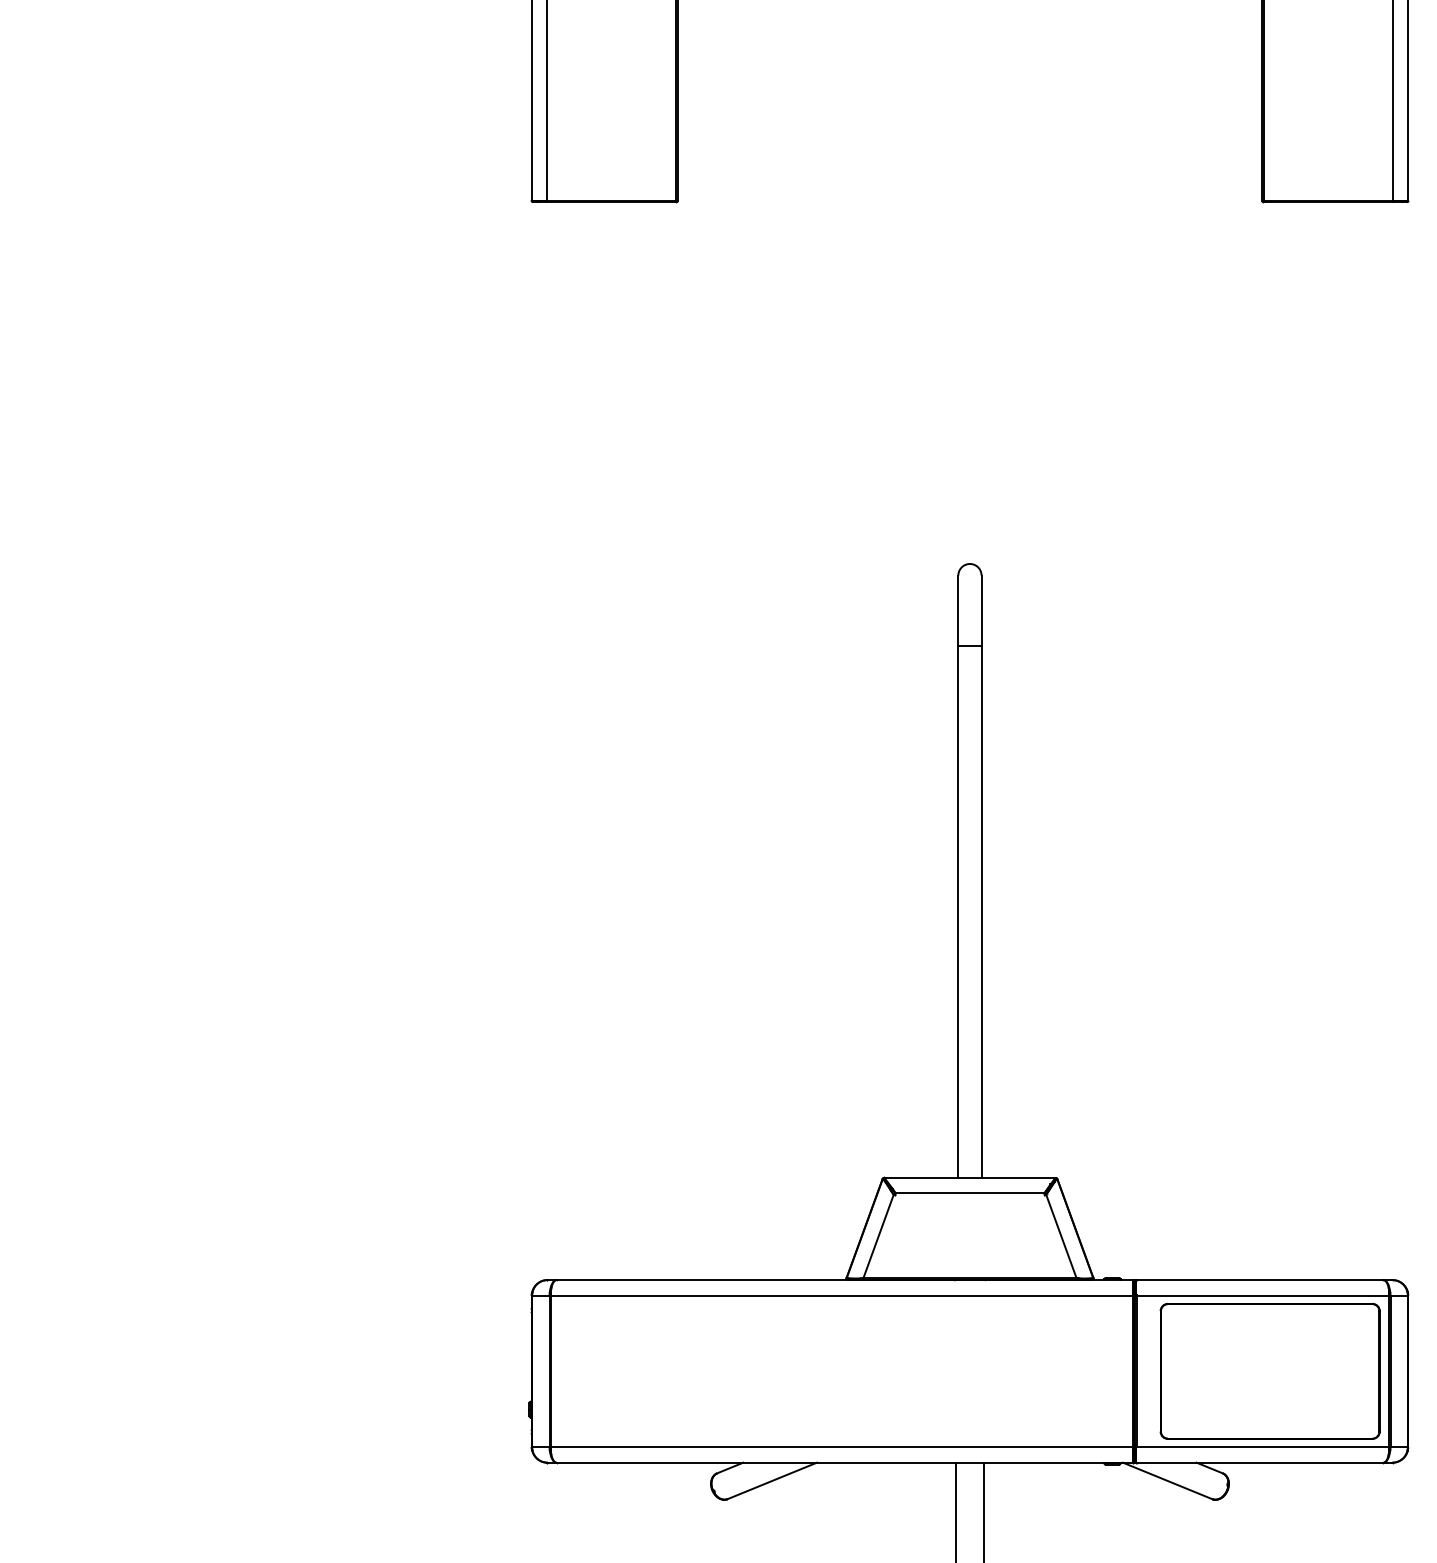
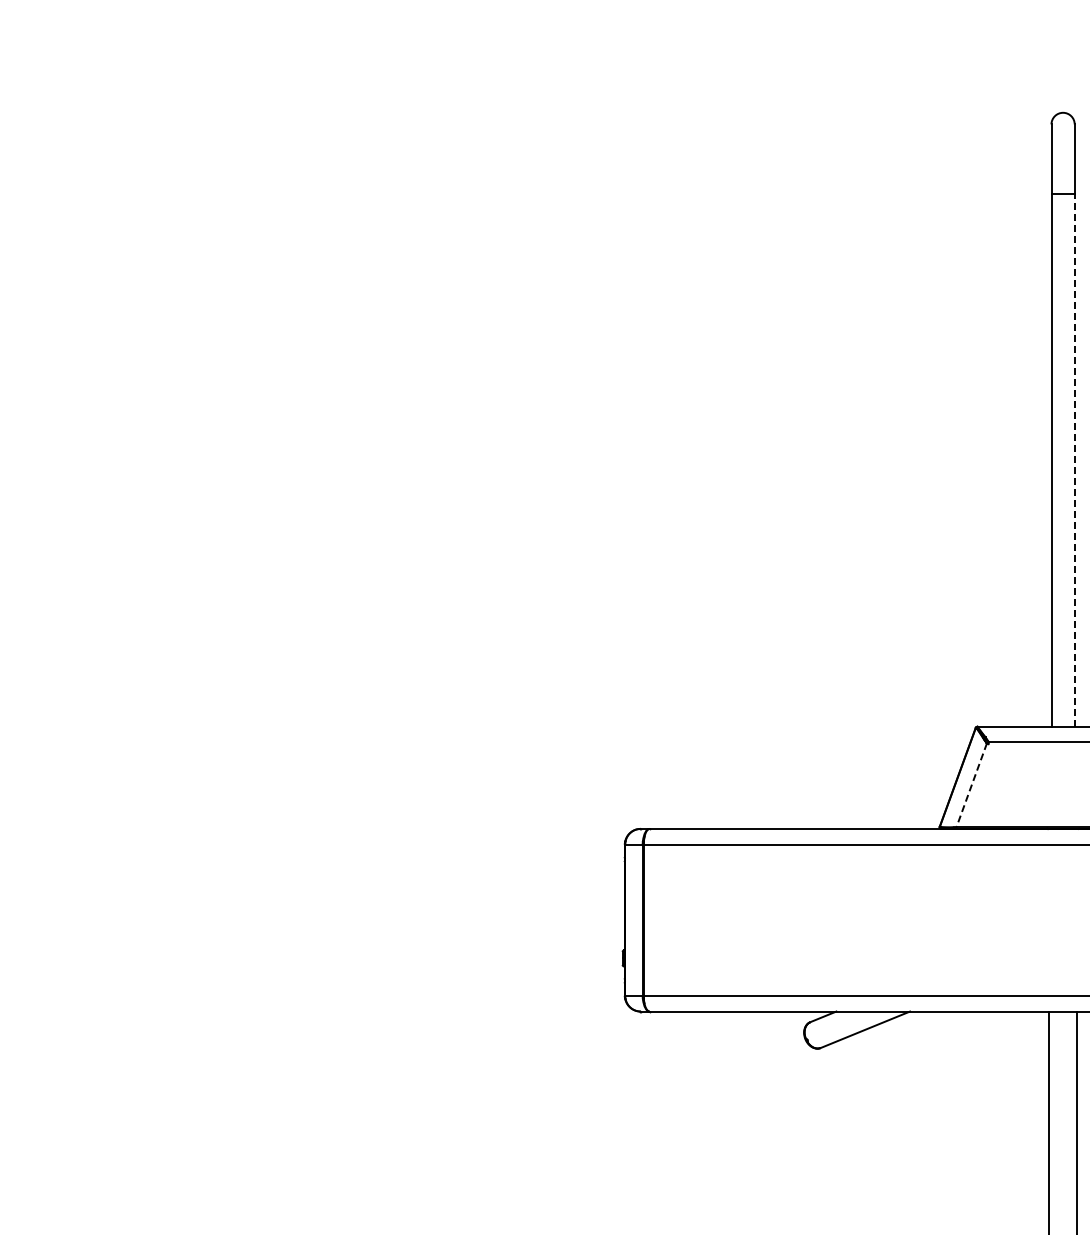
line: (981, 911) -> (1074, 460), solid -> dashed
line: (878, 1236) -> (971, 785), solid -> dashed

